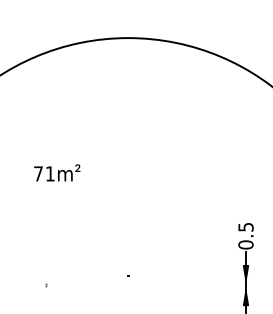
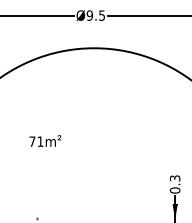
text: (245, 225) -> (174, 177), 0.5 -> 0.3

